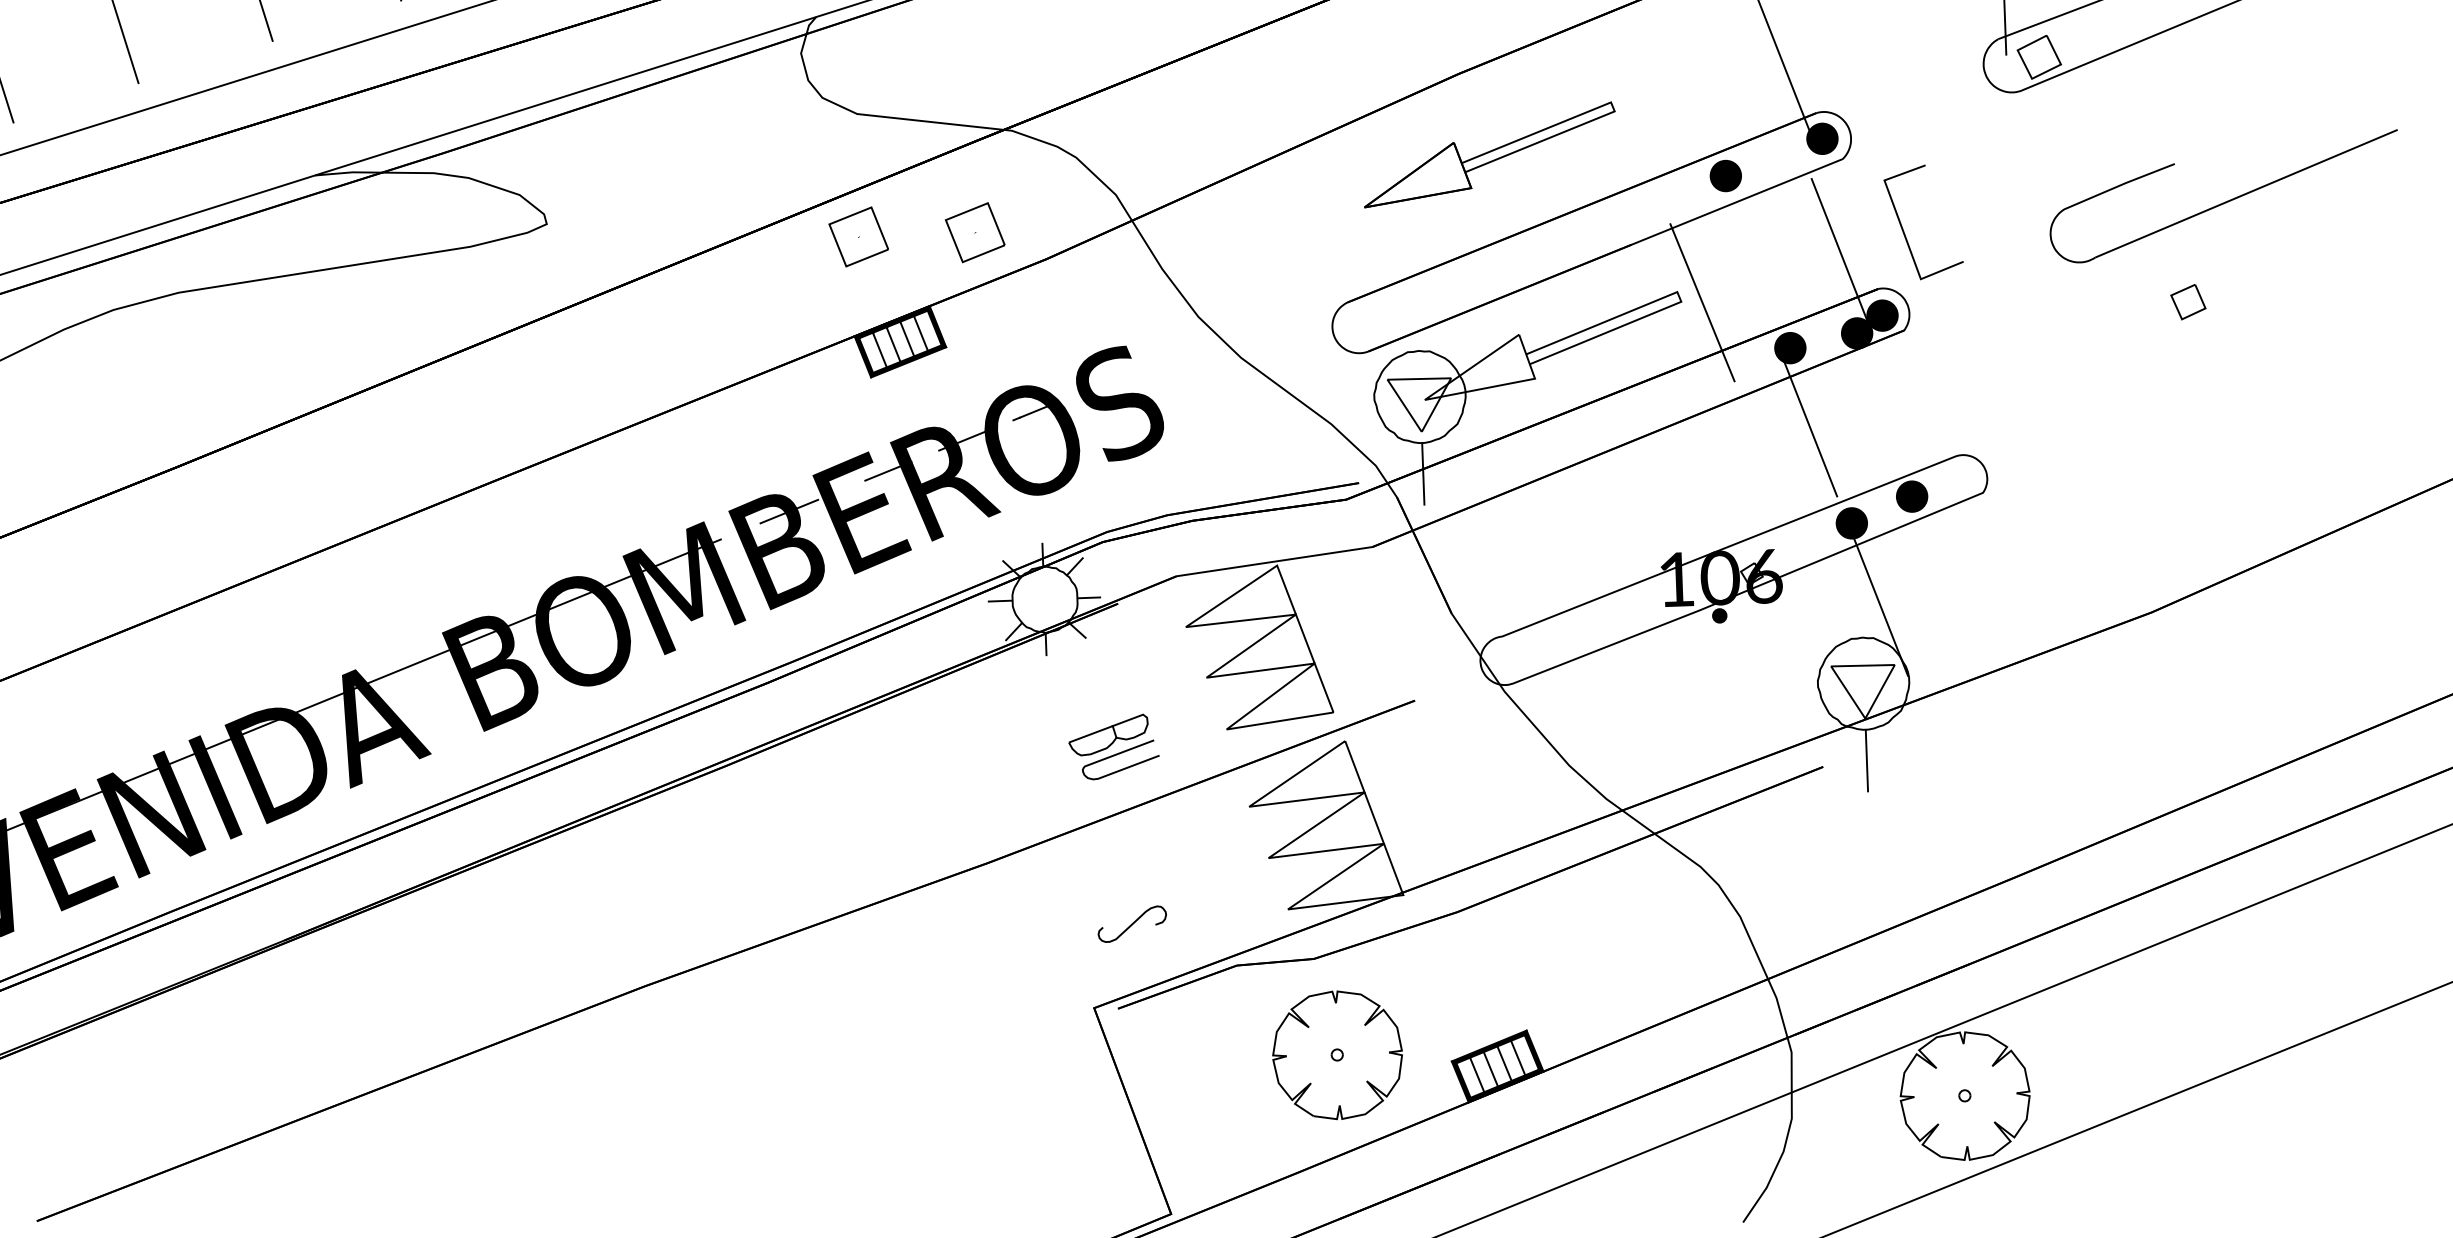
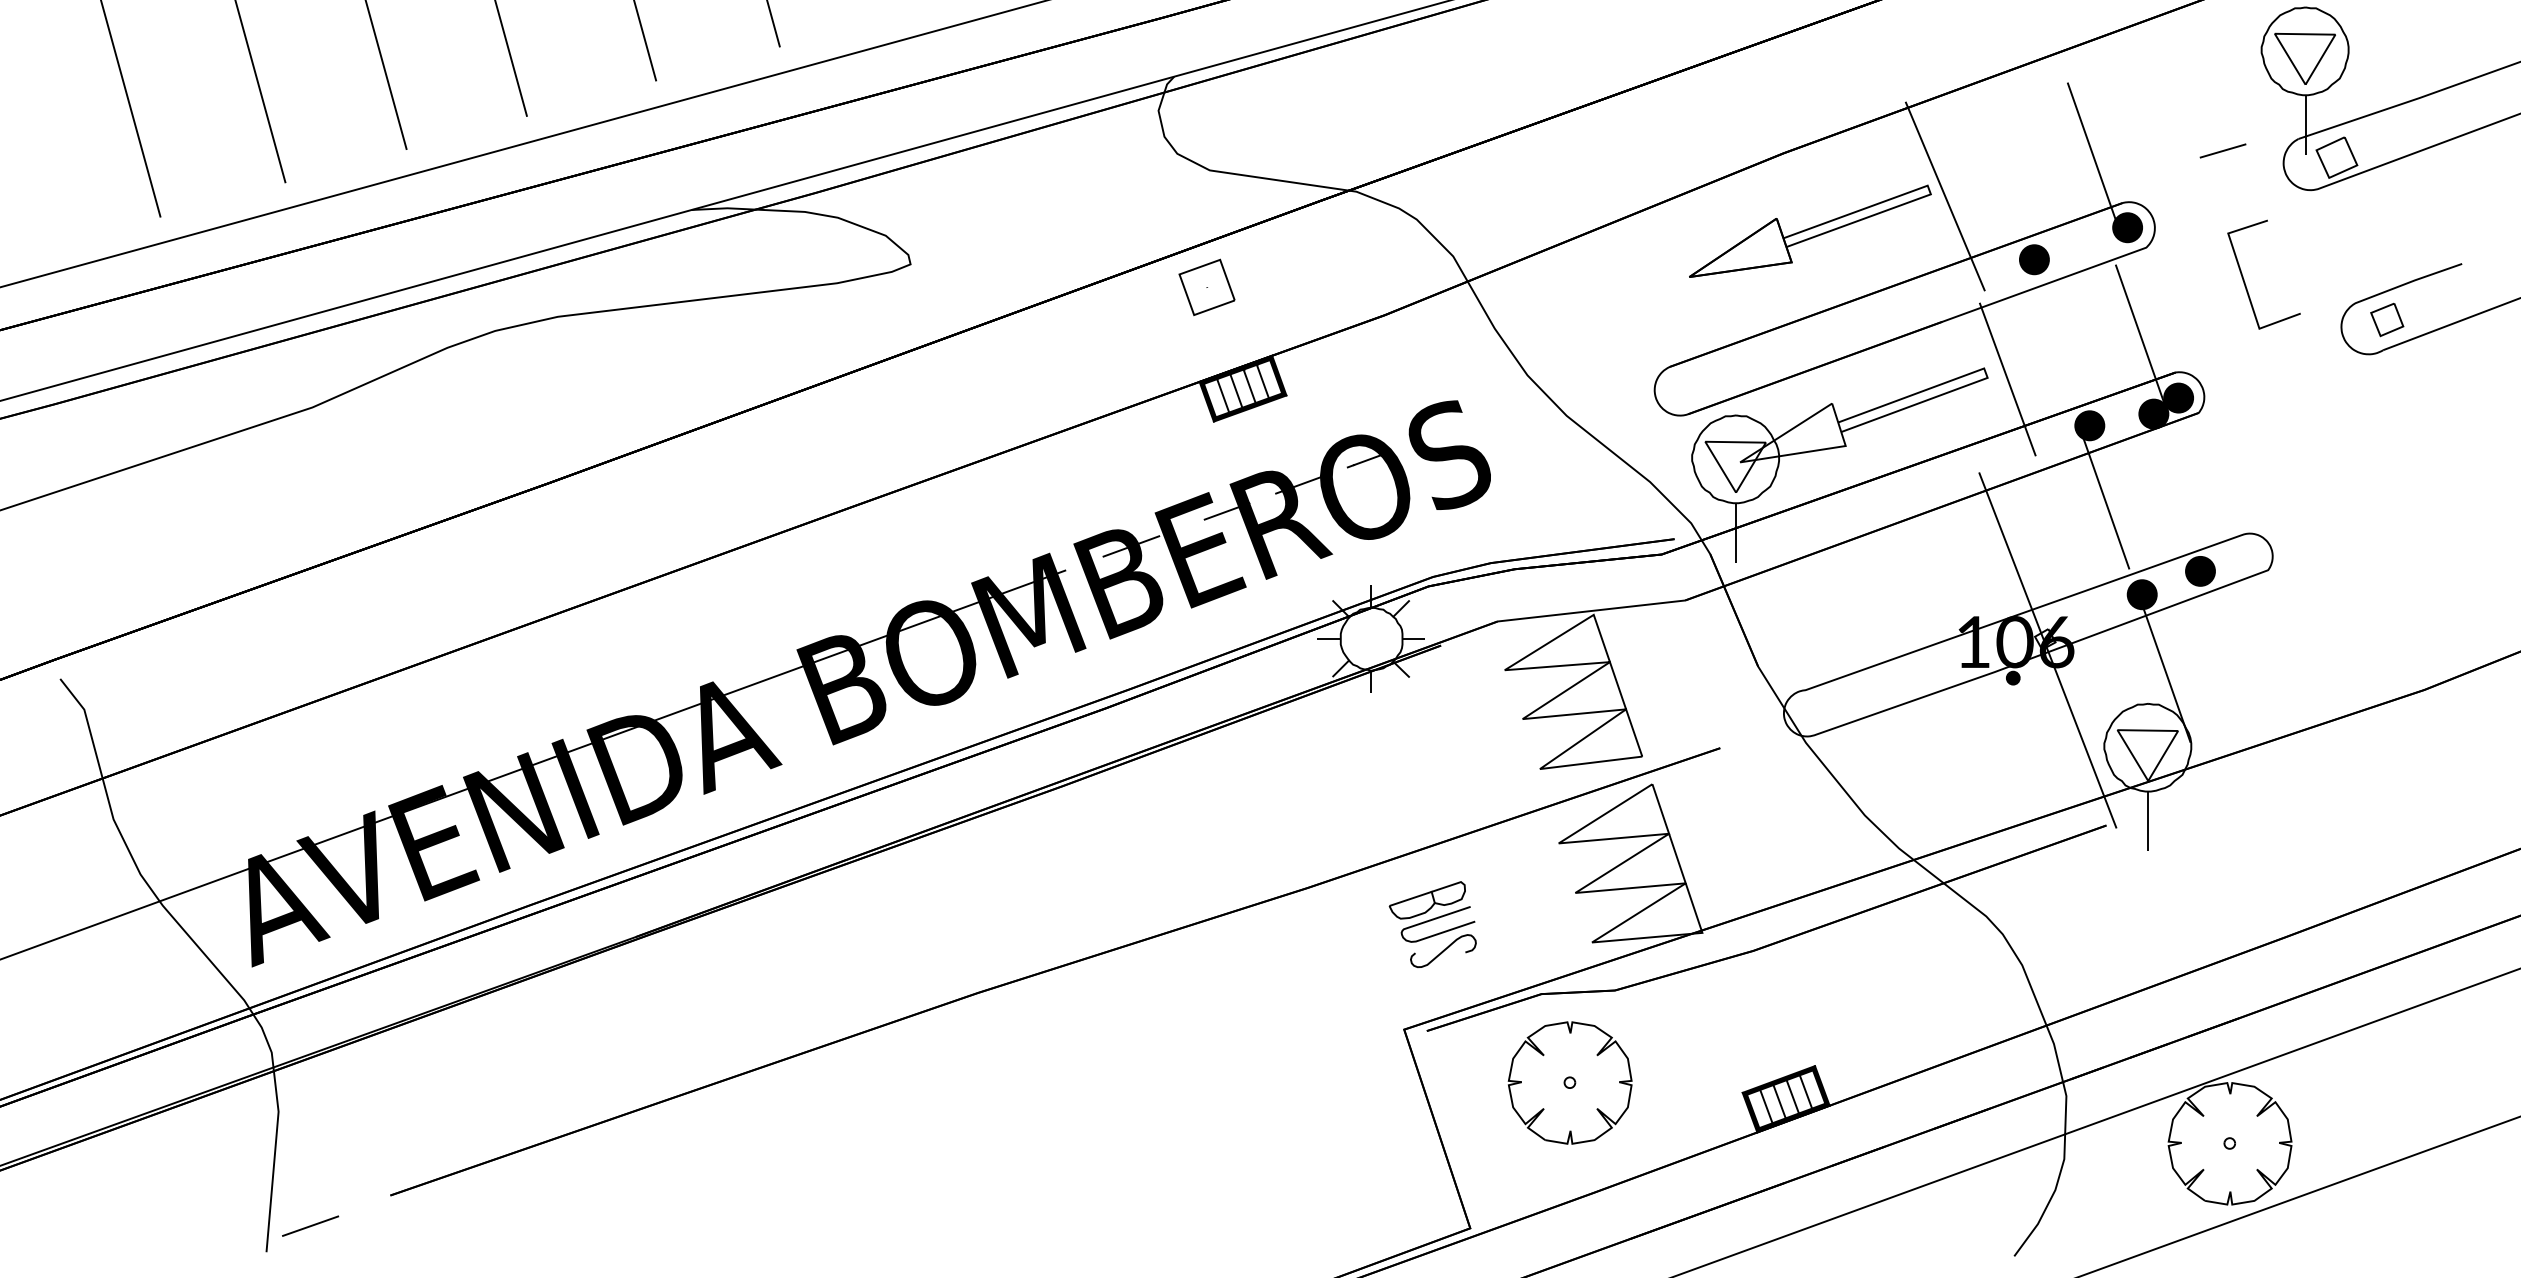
line: (1919, 54) -> (2222, 150), added
line: (1629, 113) -> (1944, 196), added
line: (1903, 228) -> (2244, 279), moved
part: (974, 232) -> (1317, 287), removed
part: (2188, 301) -> (2387, 319), moved
line: (1754, 585) -> (2047, 650), added
part: (1113, 746) -> (1431, 911), moved
part: (1336, 1054) -> (1569, 1082), moved

